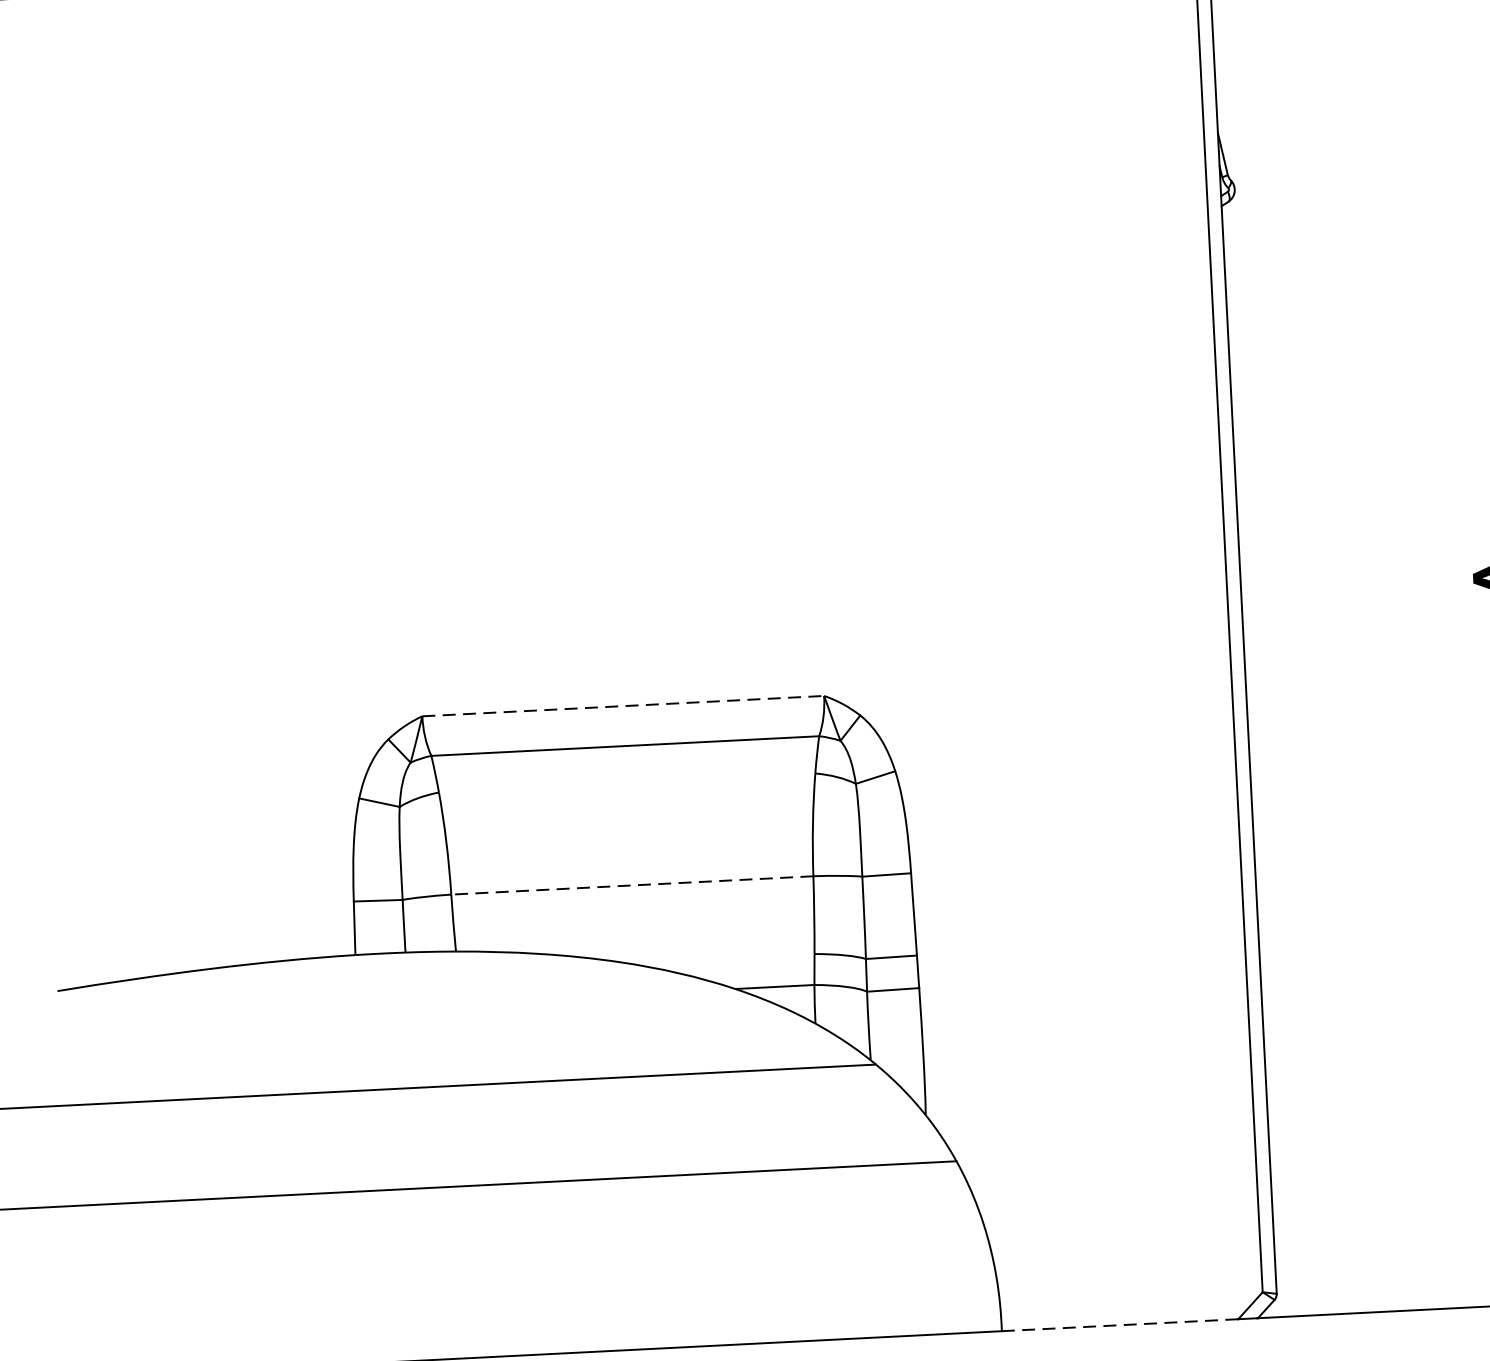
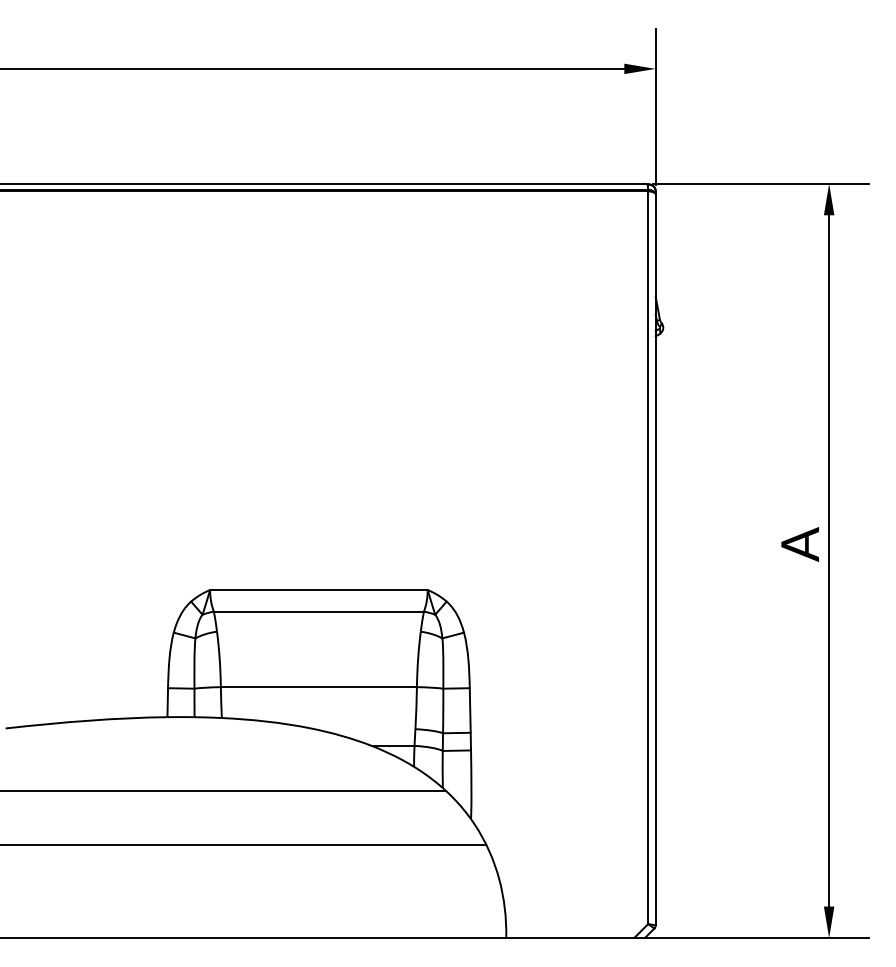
line: (622, 706) -> (318, 590), dashed -> solid
line: (631, 886) -> (318, 687), dashed -> solid
line: (1120, 1324) -> (570, 937), dashed -> solid

